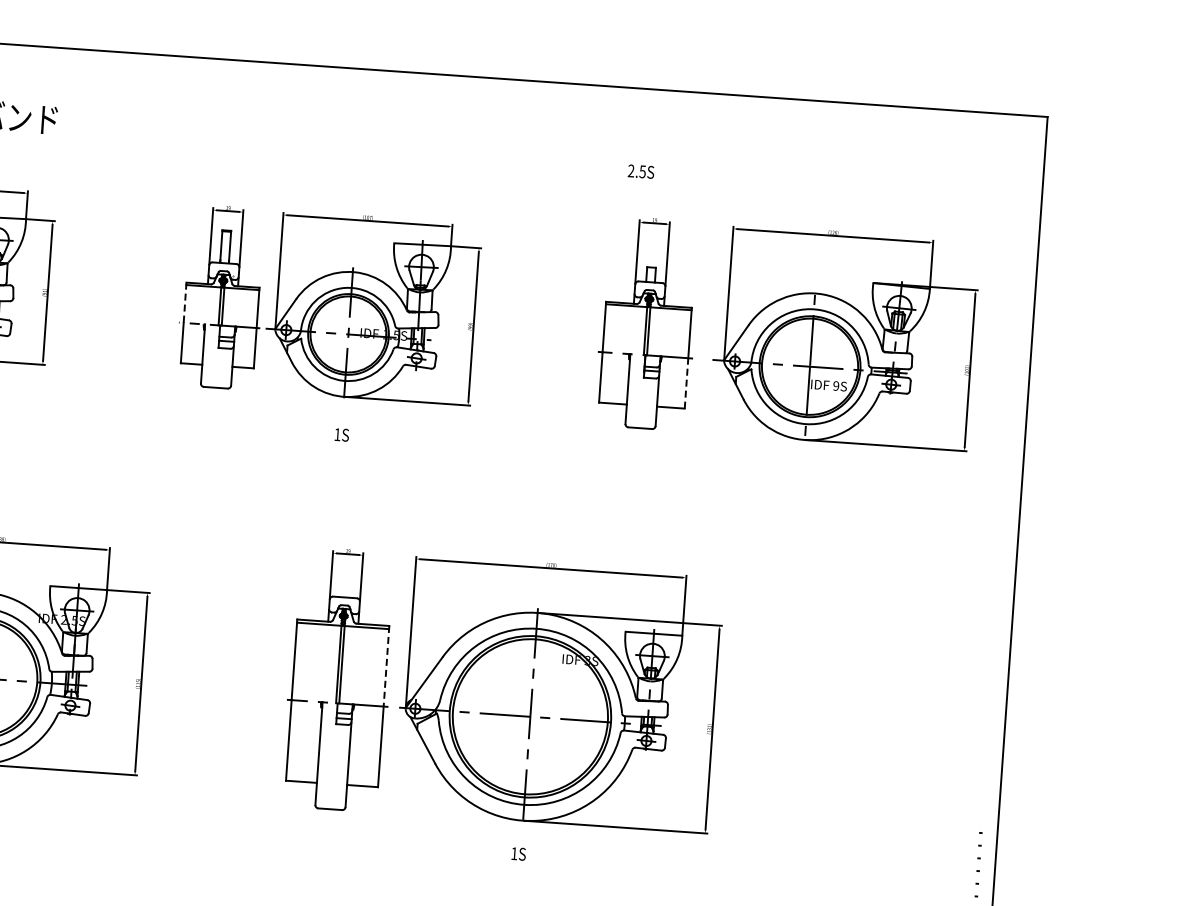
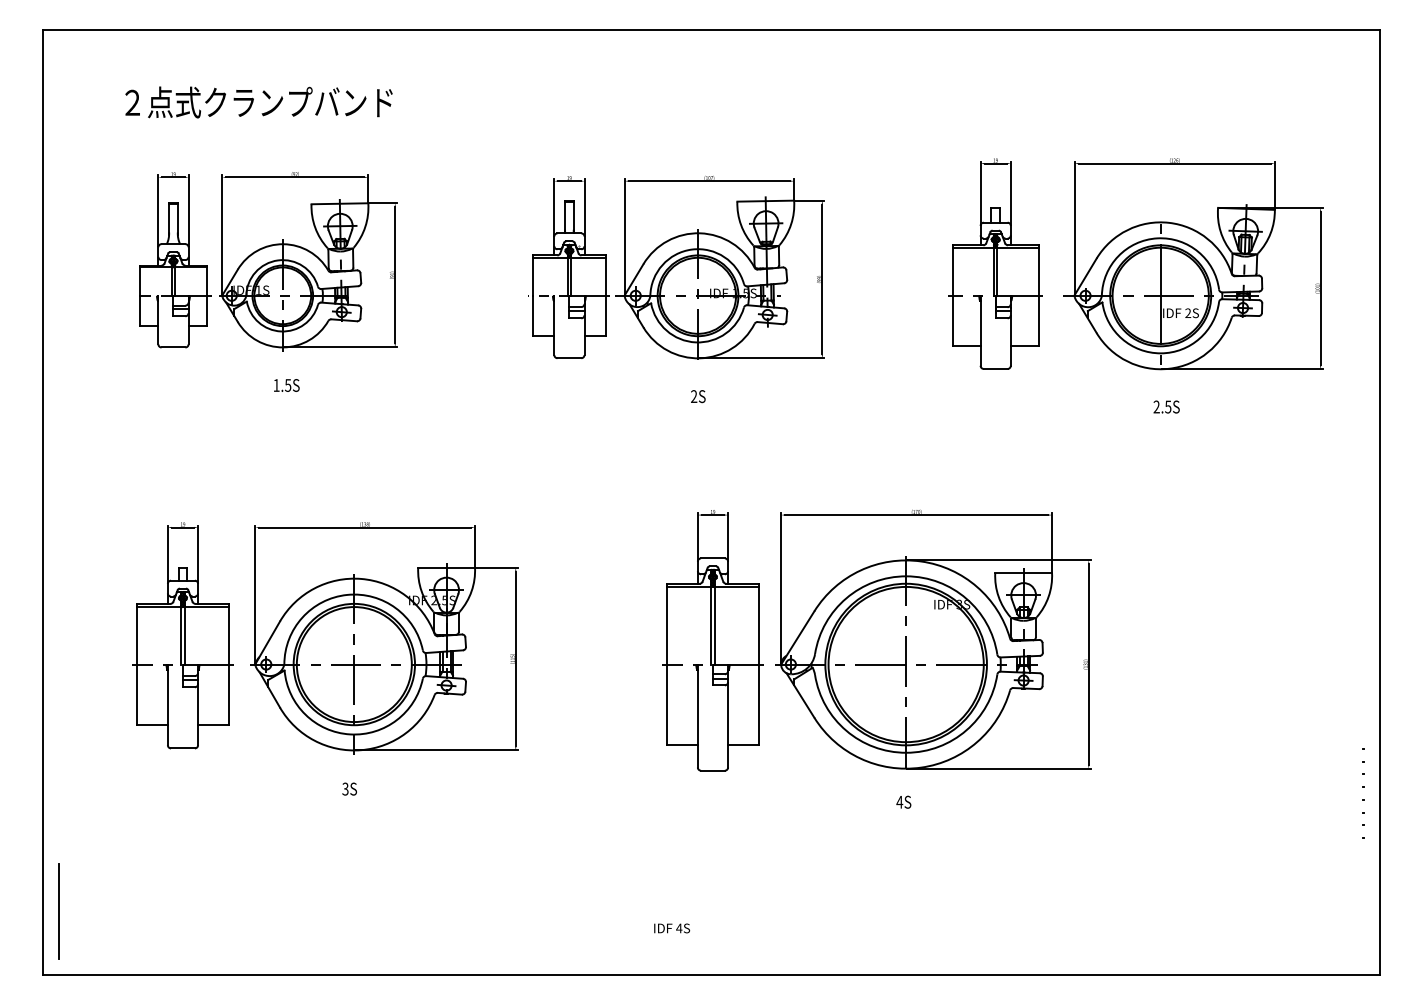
text: (641, 171) -> (1166, 406), moved
line: (184, 303) -> (532, 276), dashed -> solid
line: (686, 382) -> (1038, 320), dashed -> solid
text: (836, 386) -> (1188, 313), 9S -> 2S
text: (337, 434) -> (694, 396), 1S -> 2S
line: (386, 666) -> (759, 624), dashed -> solid
text: (514, 853) -> (899, 802), 1S -> 4S

